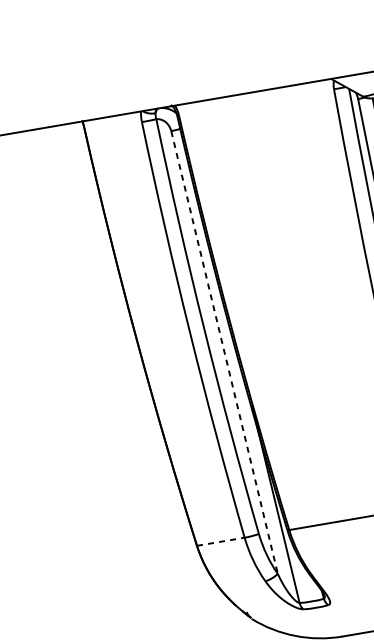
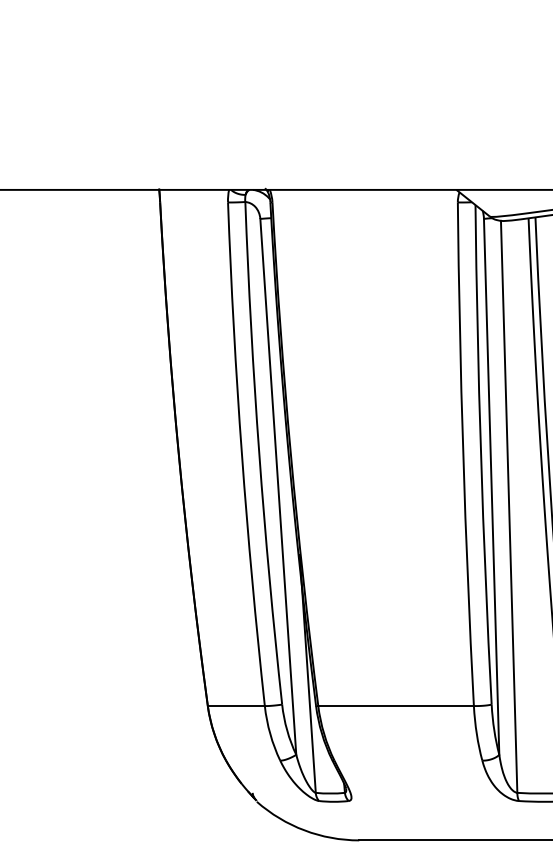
line: (224, 352) -> (278, 486), dashed -> solid
line: (221, 542) -> (236, 706), dashed -> solid

